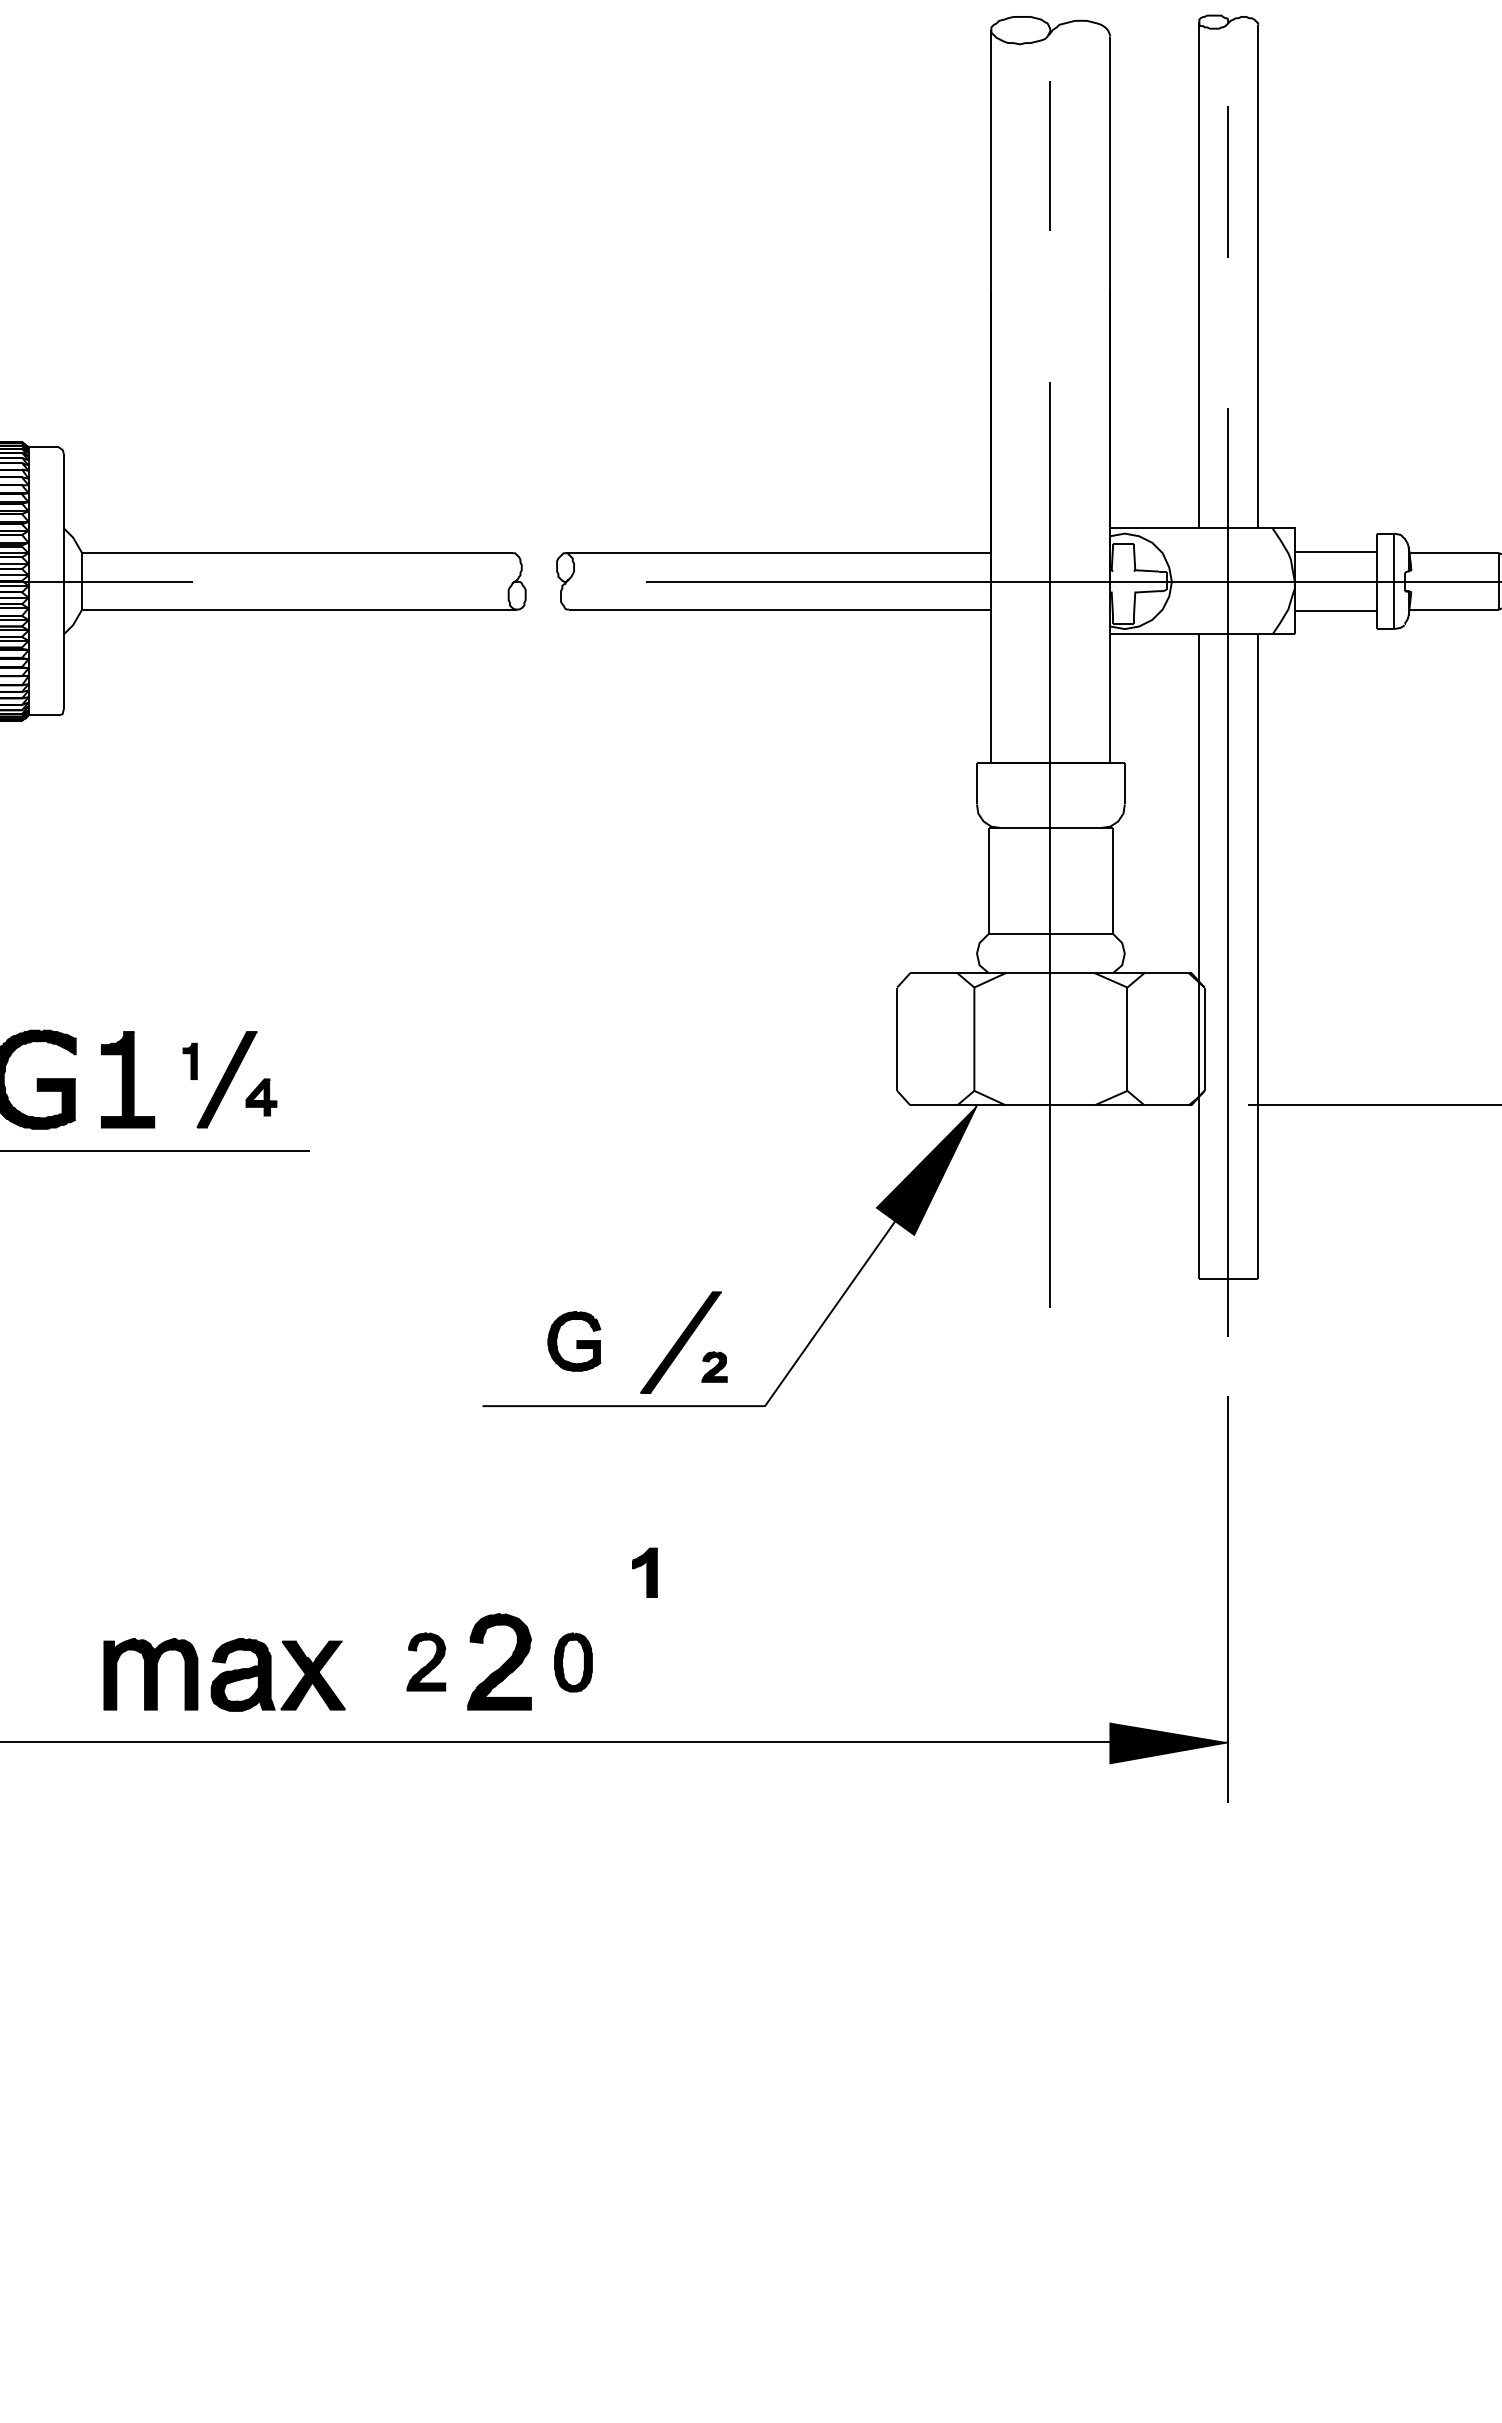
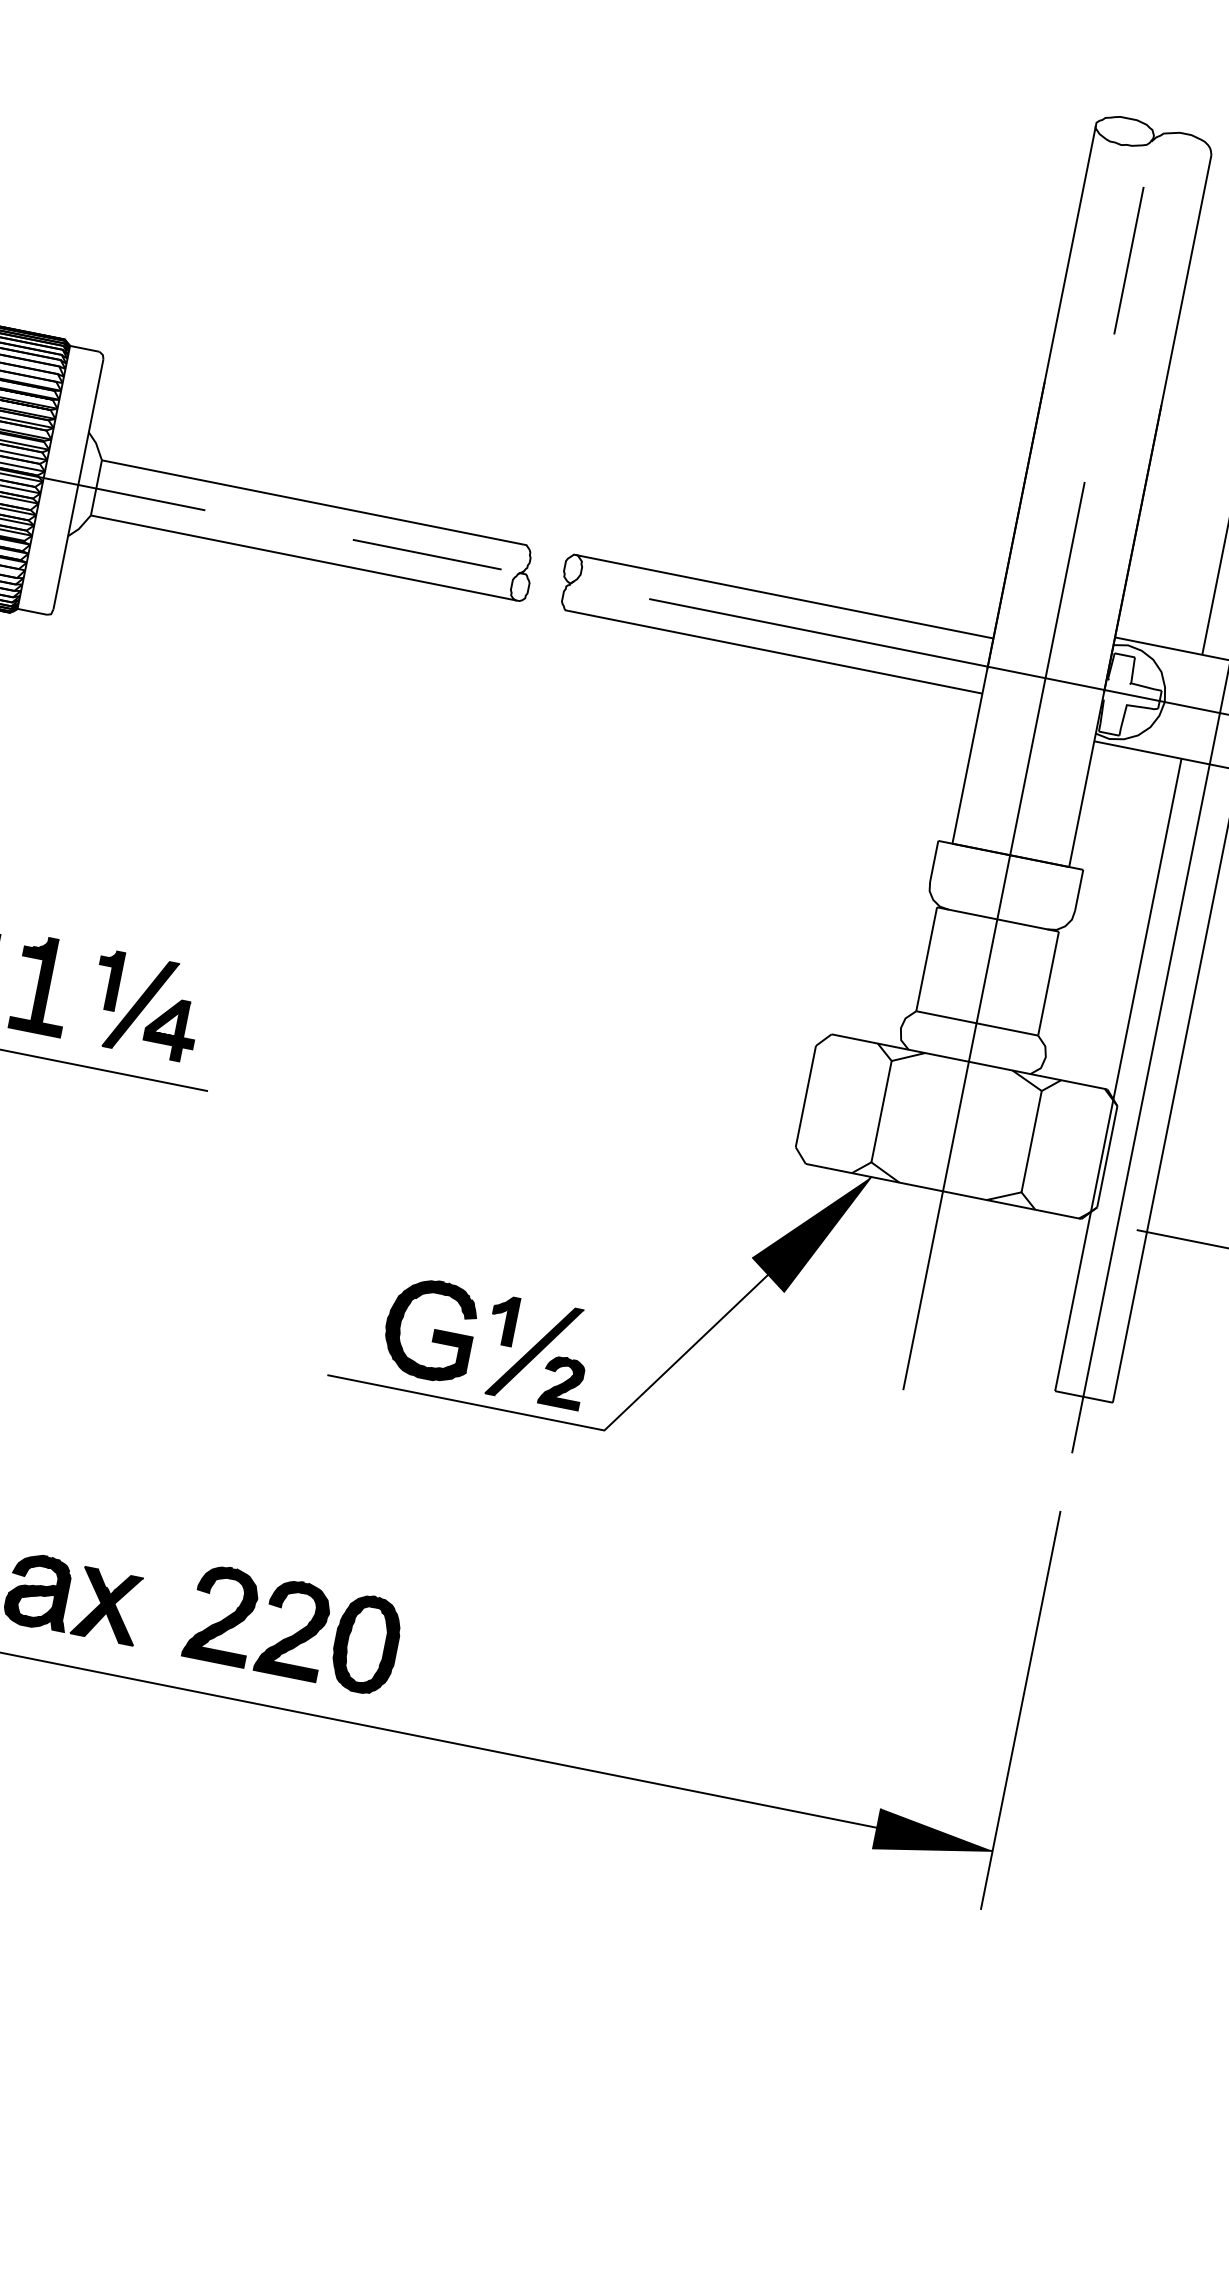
line: (419, 581) -> (427, 554), added
part: (190, 1061) -> (108, 979), size x1.67
part: (261, 1097) -> (171, 1029), size x1.67
part: (574, 1341) -> (430, 1329), size x1.67
part: (714, 1366) -> (562, 1381), size x1.67
part: (644, 1572) -> (503, 1319), moved
part: (426, 1661) -> (222, 1614), size x1.67
part: (573, 1662) -> (366, 1644), size x1.67

